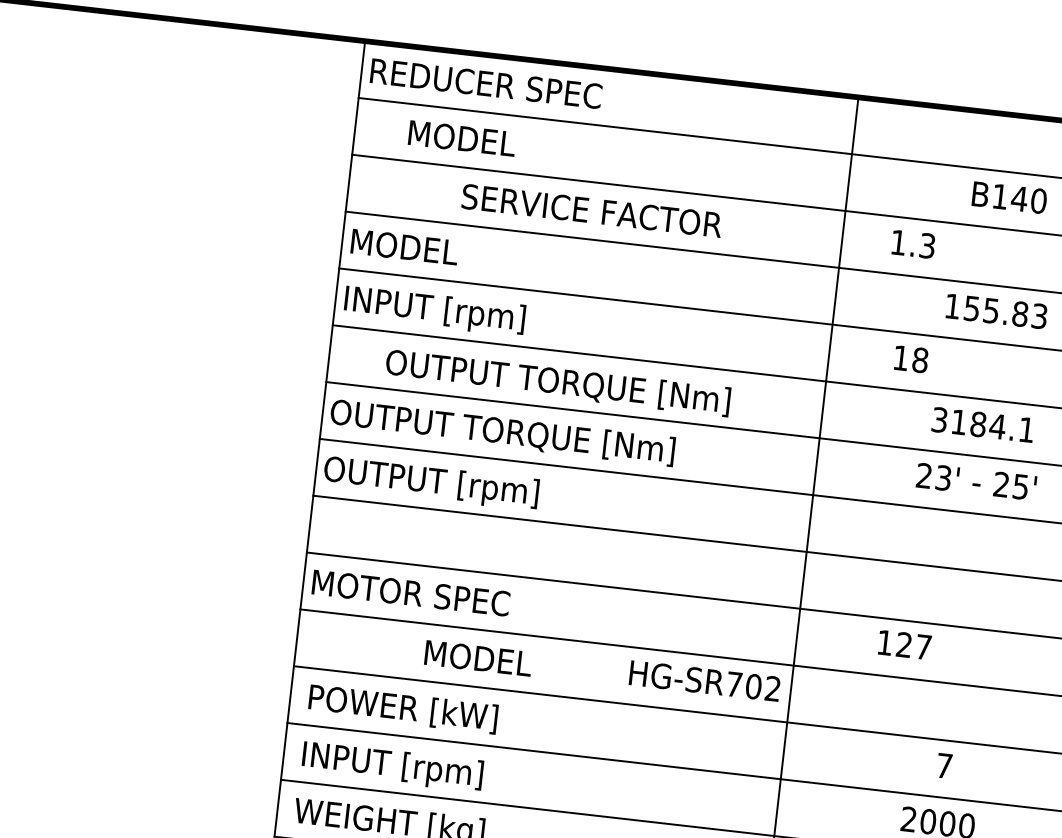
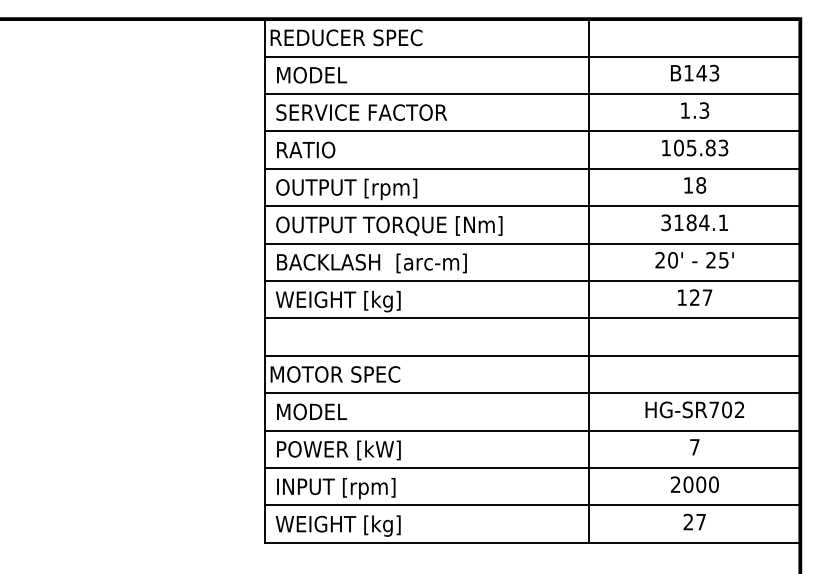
text: (463, 137) -> (312, 74), moved
text: (1039, 200) -> (714, 72), B140 -> B143
text: (591, 210) -> (361, 112), moved
text: (914, 244) -> (695, 110), moved
text: (404, 246) -> (305, 149), MODEL -> RATIO
text: (971, 307) -> (678, 147), 155.83 -> 105.83
text: (455, 313) -> (343, 189), INPUT [rpm] -> OUTPUT [rpm]
text: (911, 359) -> (695, 185), moved
text: (558, 382) -> (389, 225), moved
text: (501, 432) -> (382, 263), OUTPUT TORQUE [Nm] -> BACKLASH  [arc-m]
text: (944, 478) -> (673, 260), 23' -> 20'
text: (429, 483) -> (339, 301), OUTPUT [rpm] -> WEIGHT [kg]
text: (905, 644) -> (695, 297), moved
text: (479, 657) -> (312, 411), moved
text: (704, 680) -> (694, 409), moved

